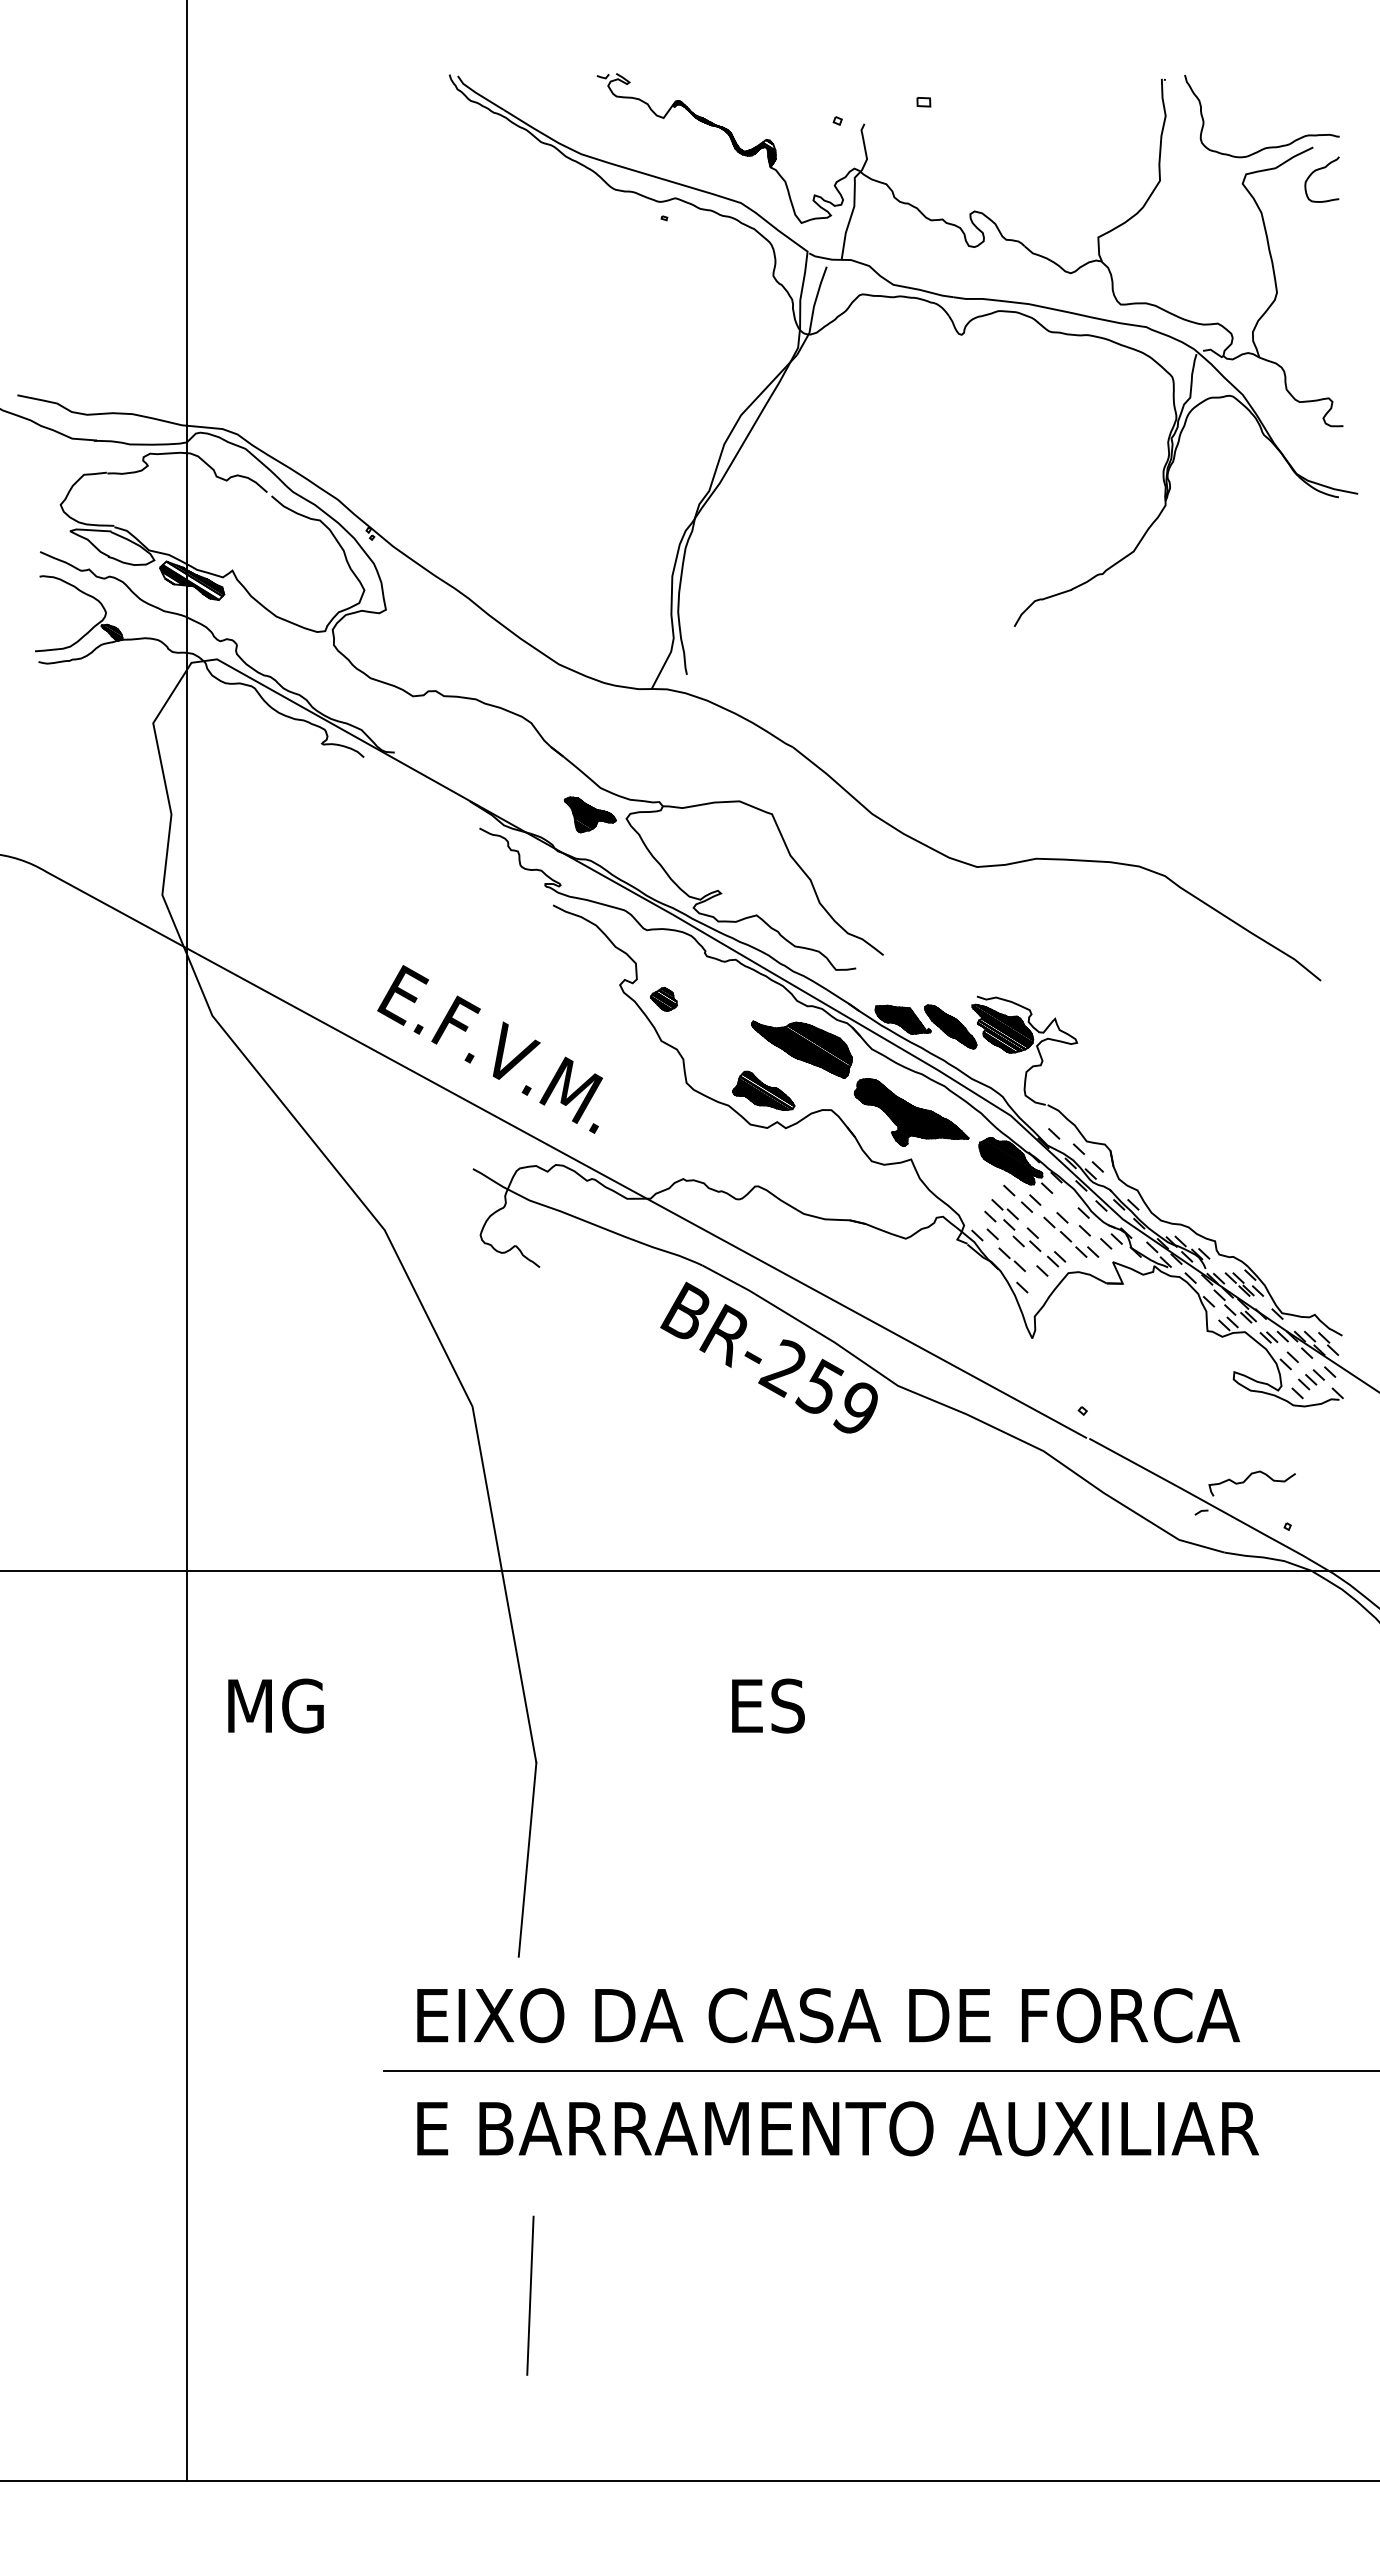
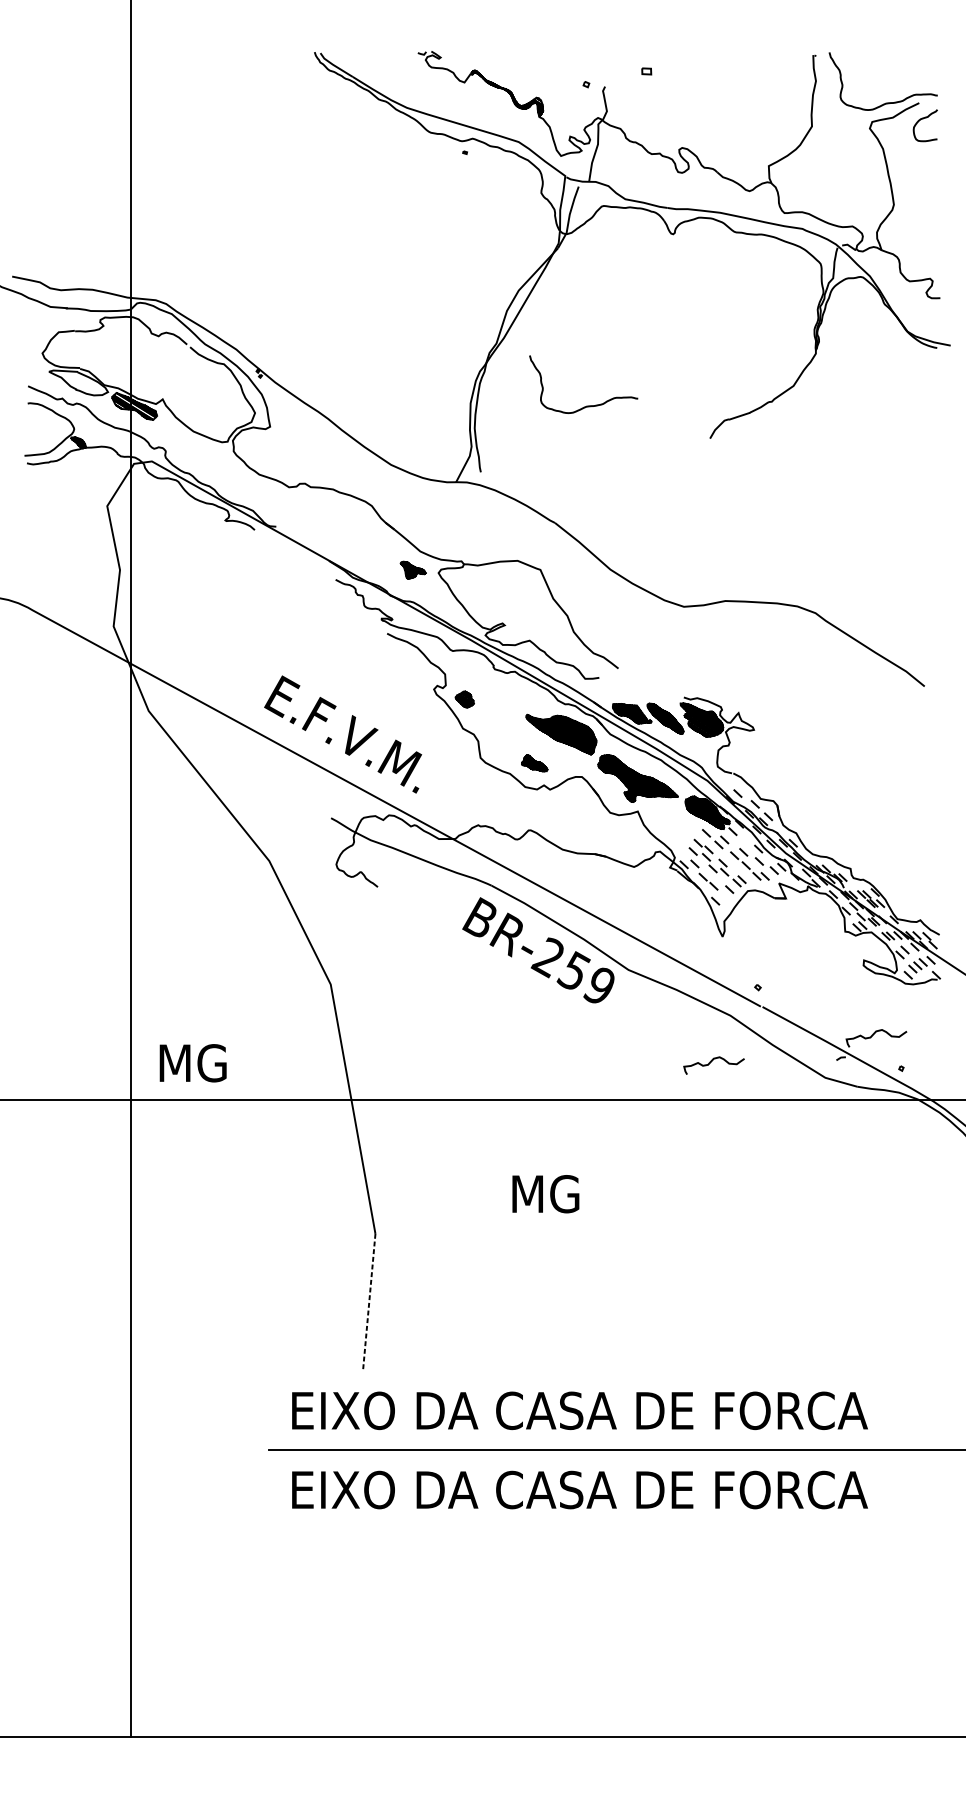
curve: (840, 579) -> (588, 405), added
part: (589, 814) -> (412, 570), size x0.7
part: (763, 1090) -> (534, 763), size x0.6
curve: (1015, 1518) -> (710, 1062), added
text: (275, 1705) -> (192, 1062), moved
text: (782, 1705) -> (547, 1193), ES -> MG
line: (527, 1860) -> (369, 1302), solid -> dashed
text: (858, 2128) -> (600, 1489), E BARRAMENTO AUXILIAR -> EIXO DA CASA DE FORCA
line: (530, 2295) -> (371, 1606), removed

